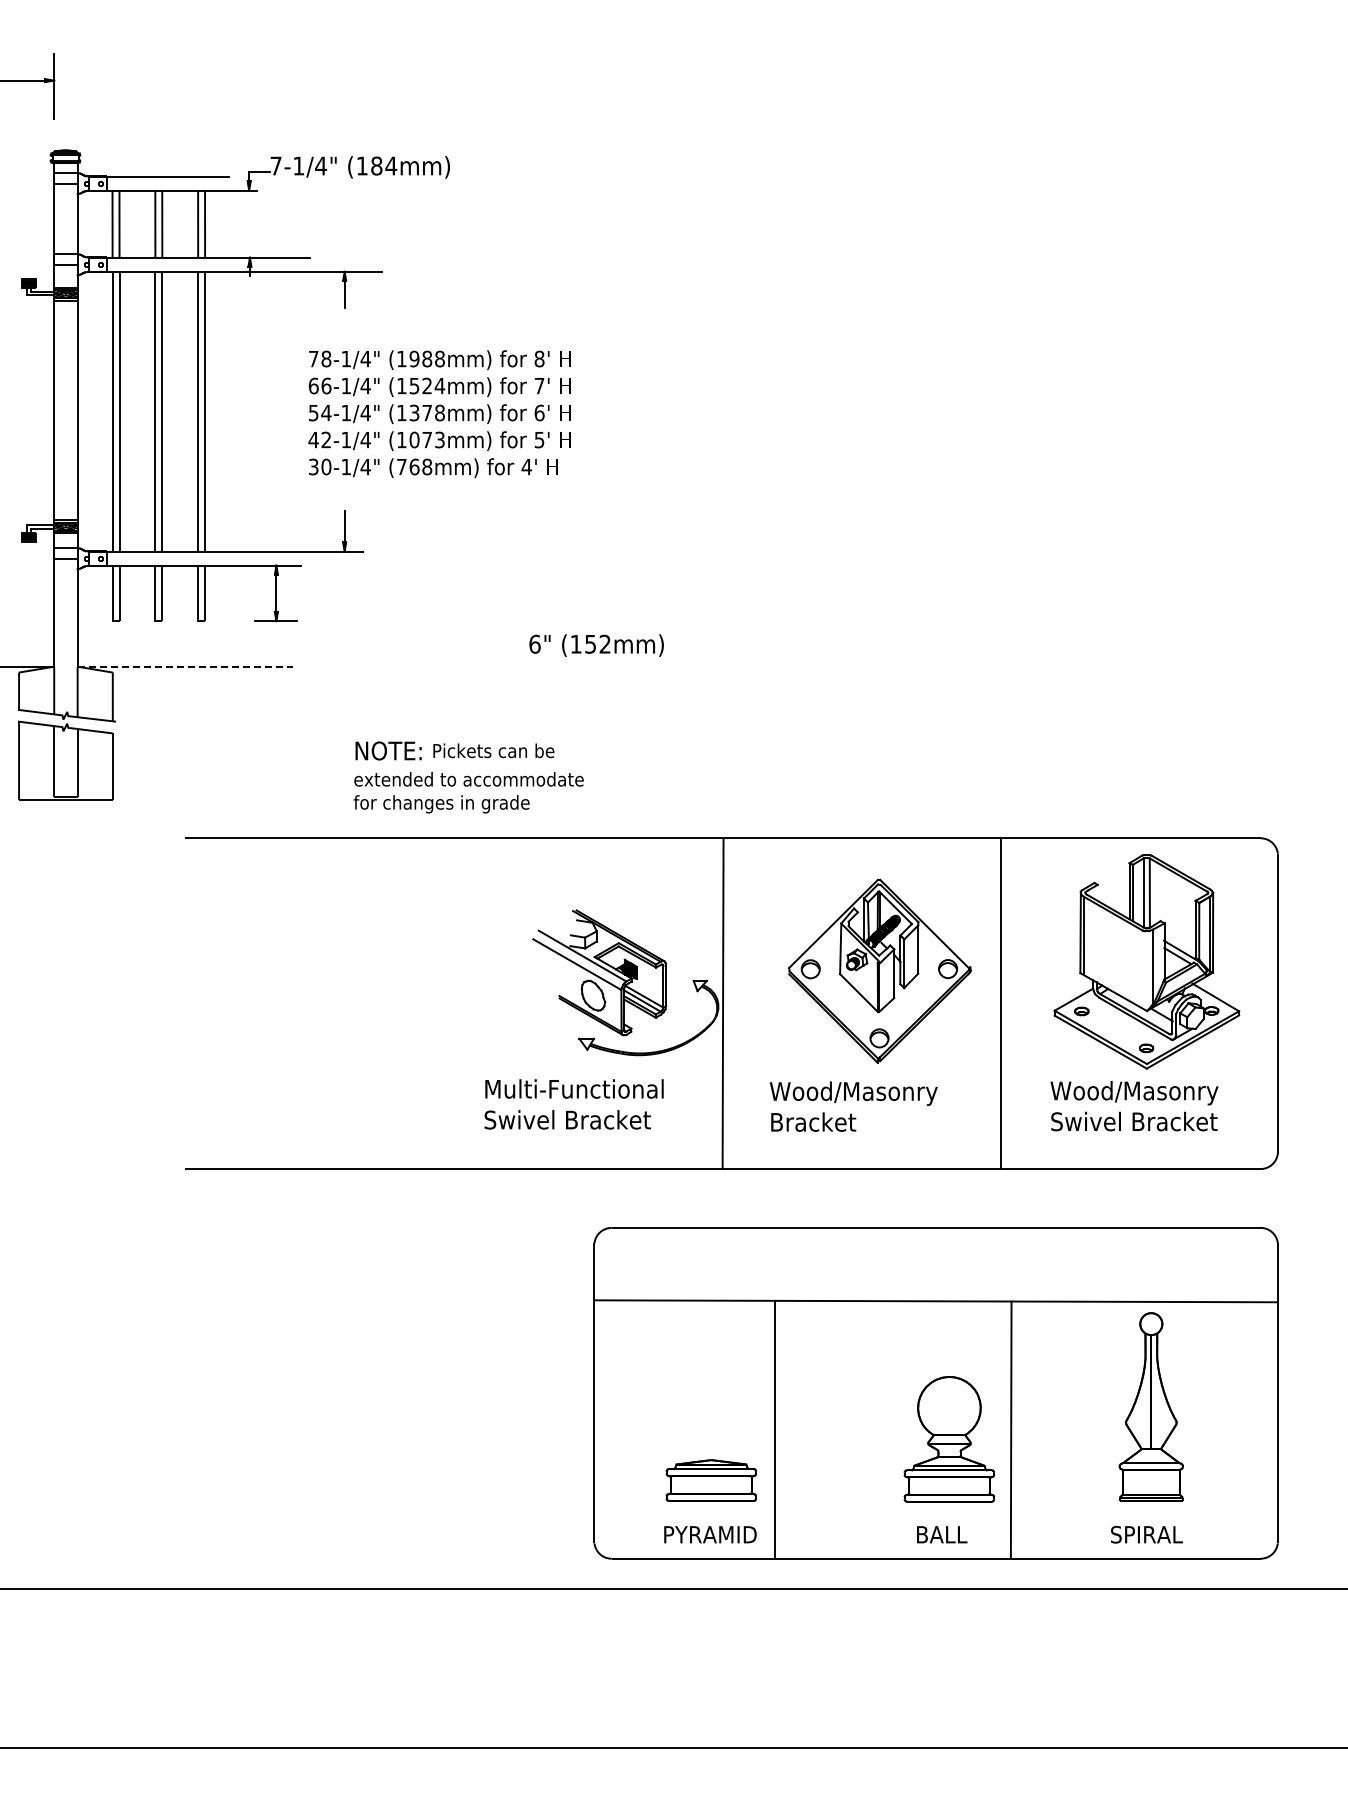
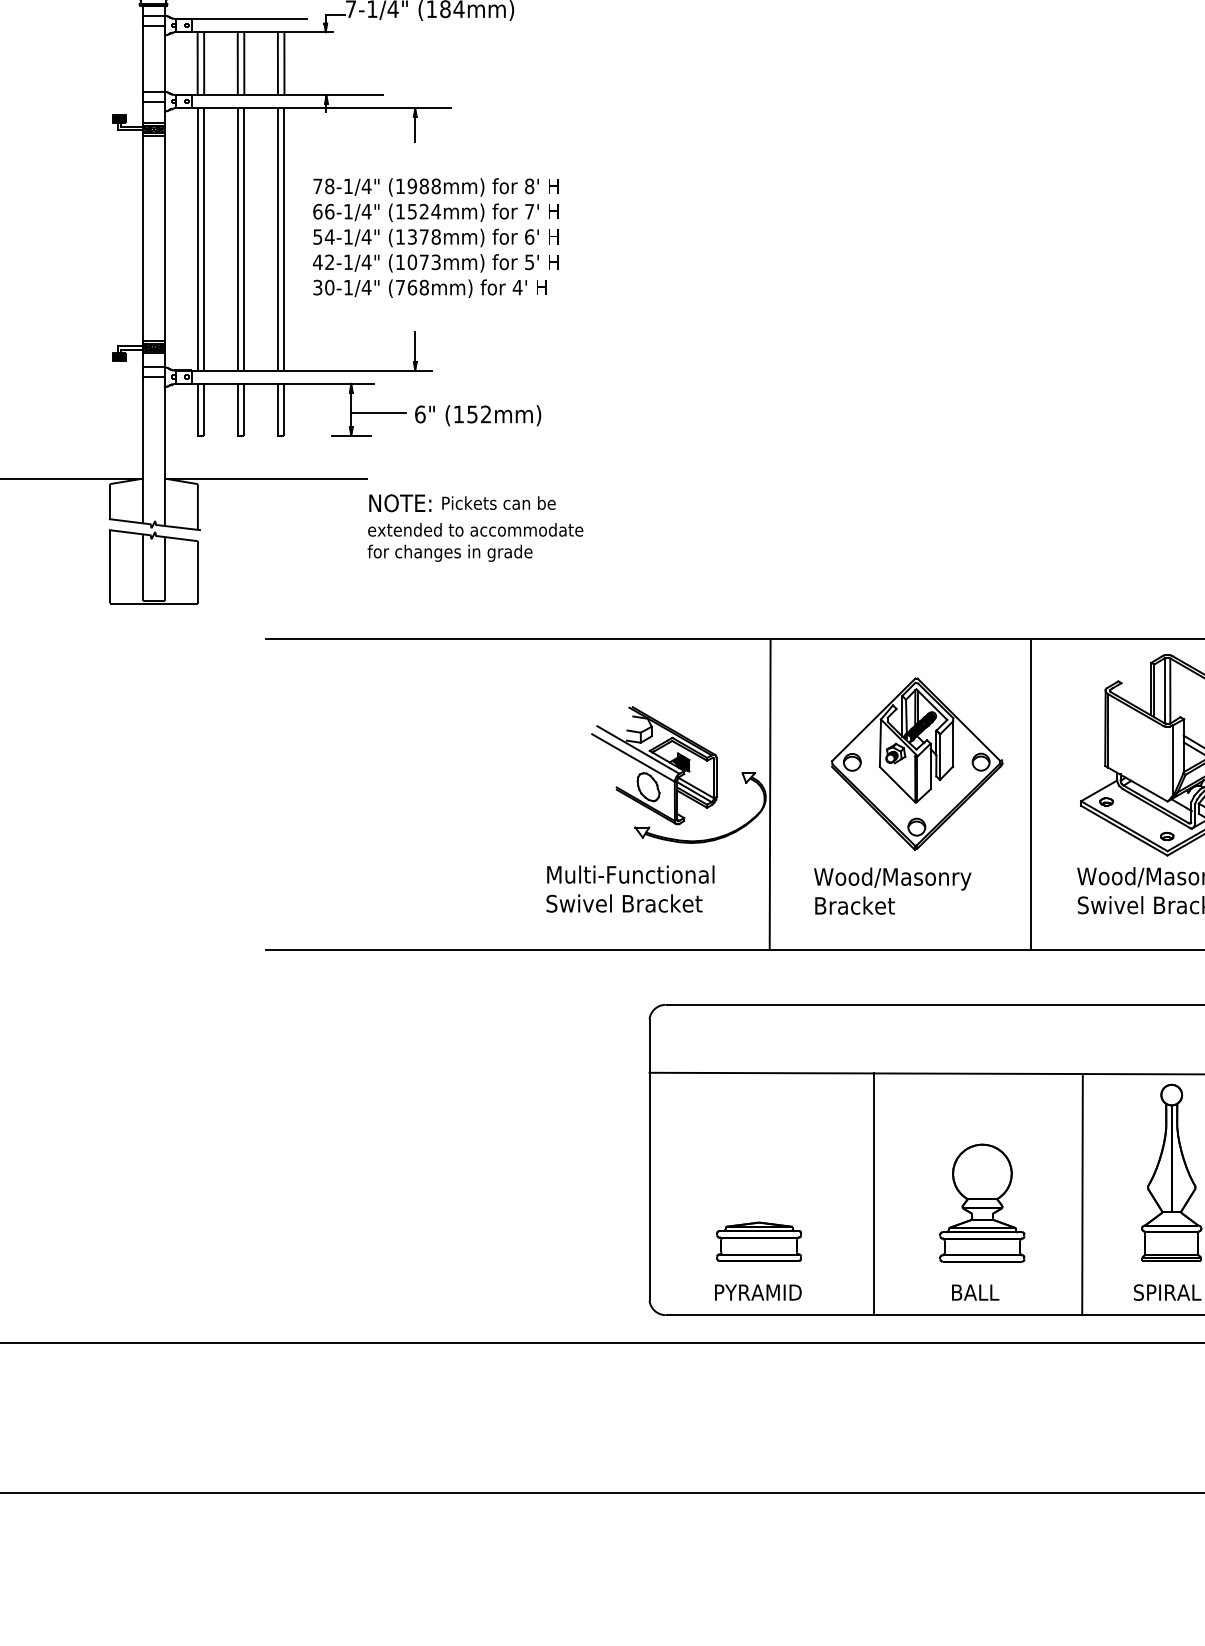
text: (439, 413) -> (435, 237), moved
line: (305, 597) -> (378, 413), added
text: (596, 645) -> (477, 415), moved
line: (185, 666) -> (266, 478), dashed -> solid
text: (468, 777) -> (475, 528), moved
line: (774, 1429) -> (873, 1193), moved
line: (1010, 1429) -> (1081, 1193), moved

